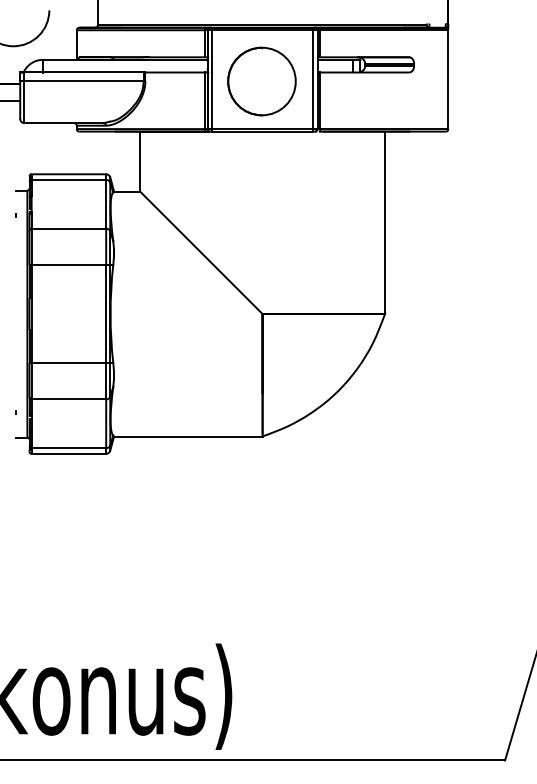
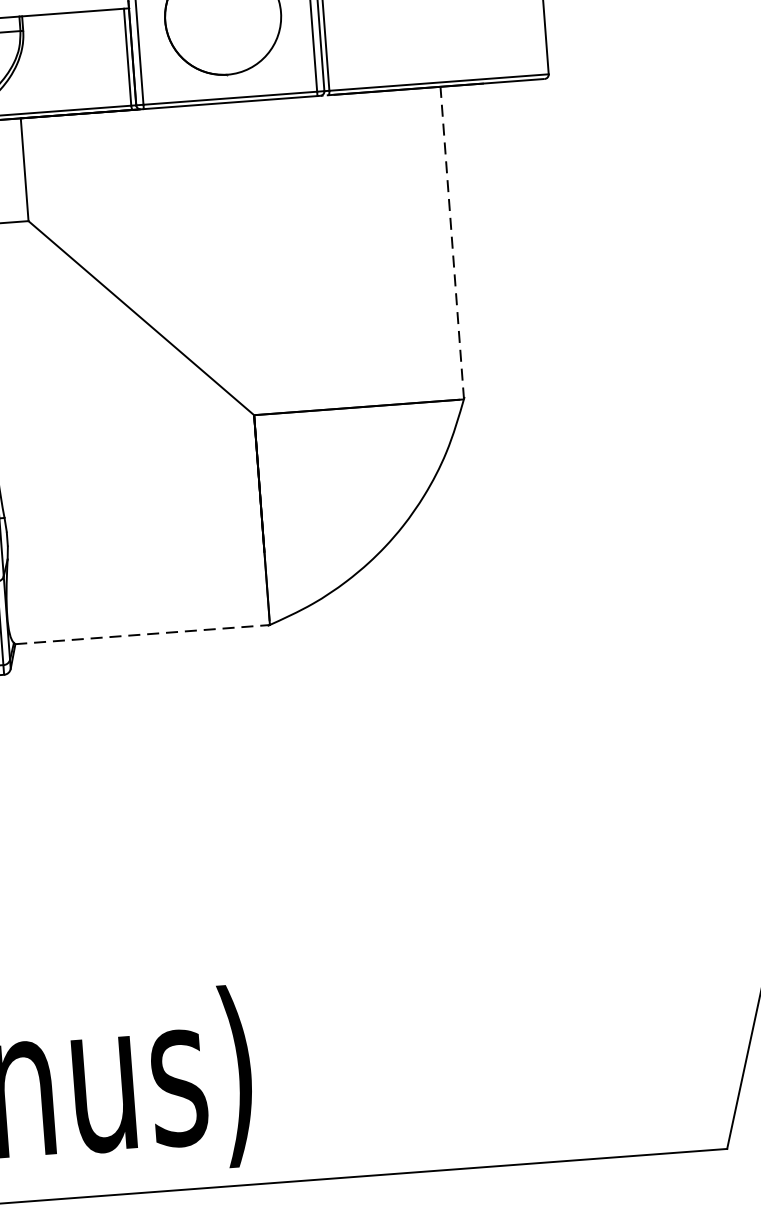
line: (385, 222) -> (452, 242), solid -> dashed
line: (188, 436) -> (142, 634), solid -> dashed

